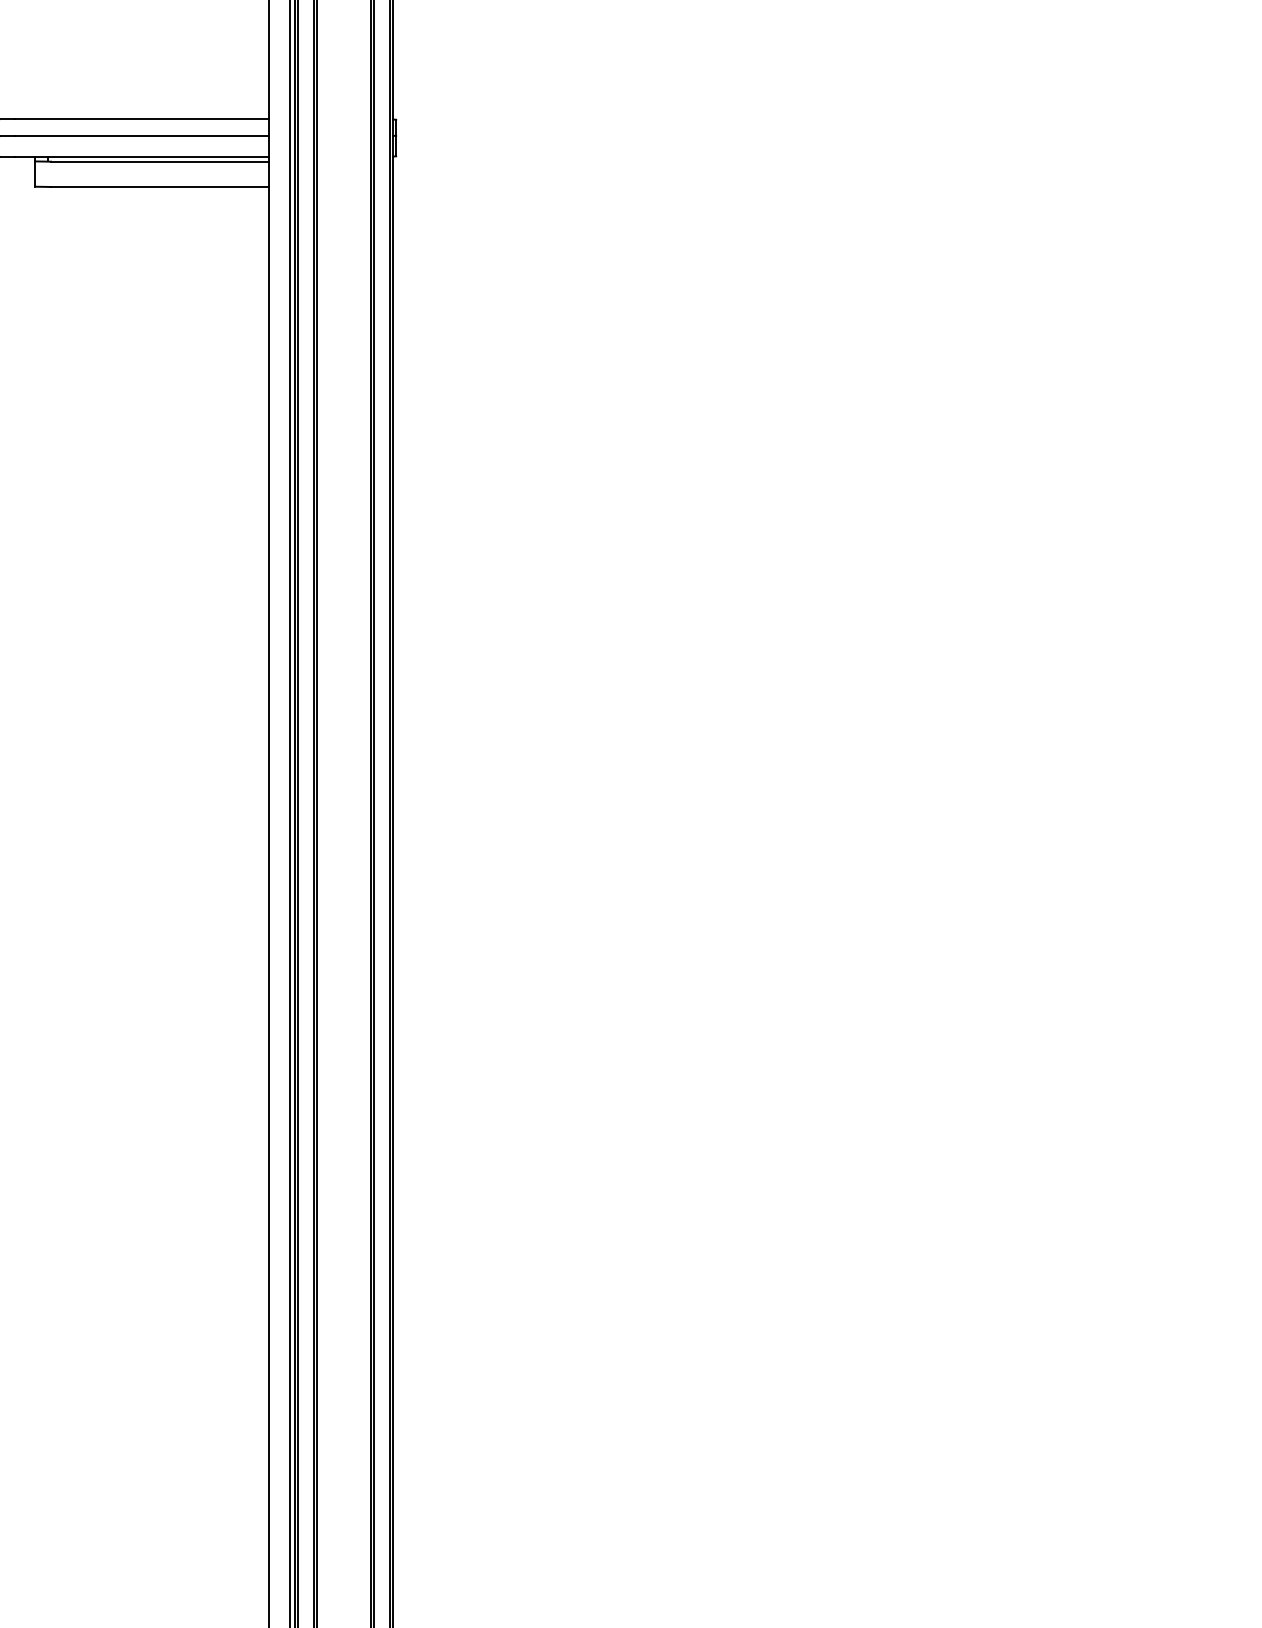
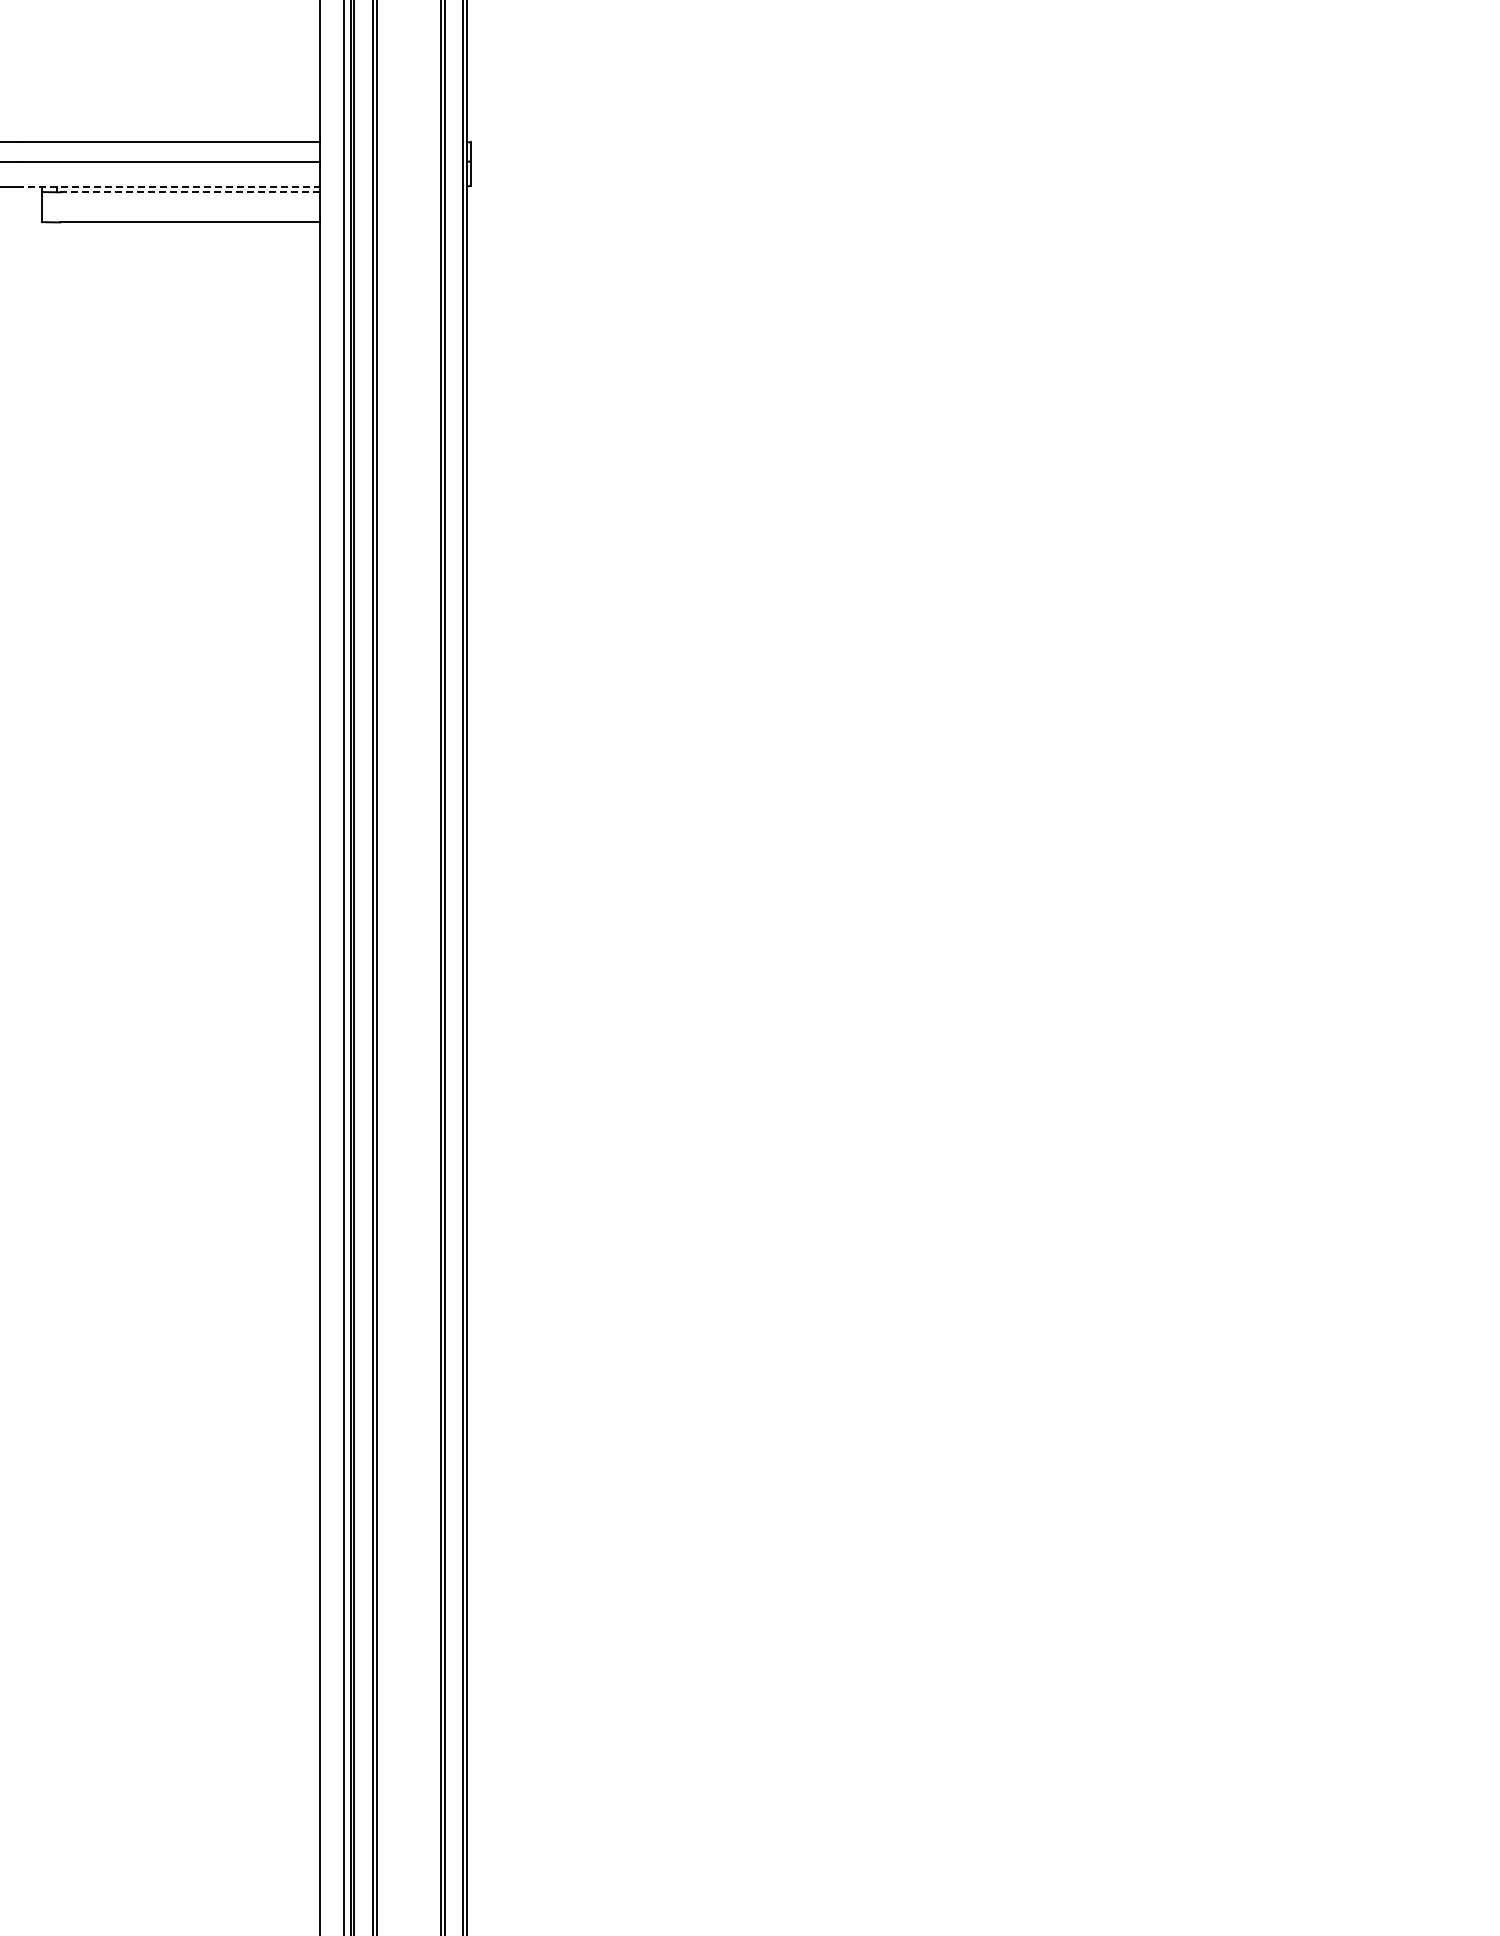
line: (141, 156) -> (168, 186), solid -> dashed
line: (159, 161) -> (189, 192), solid -> dashed

